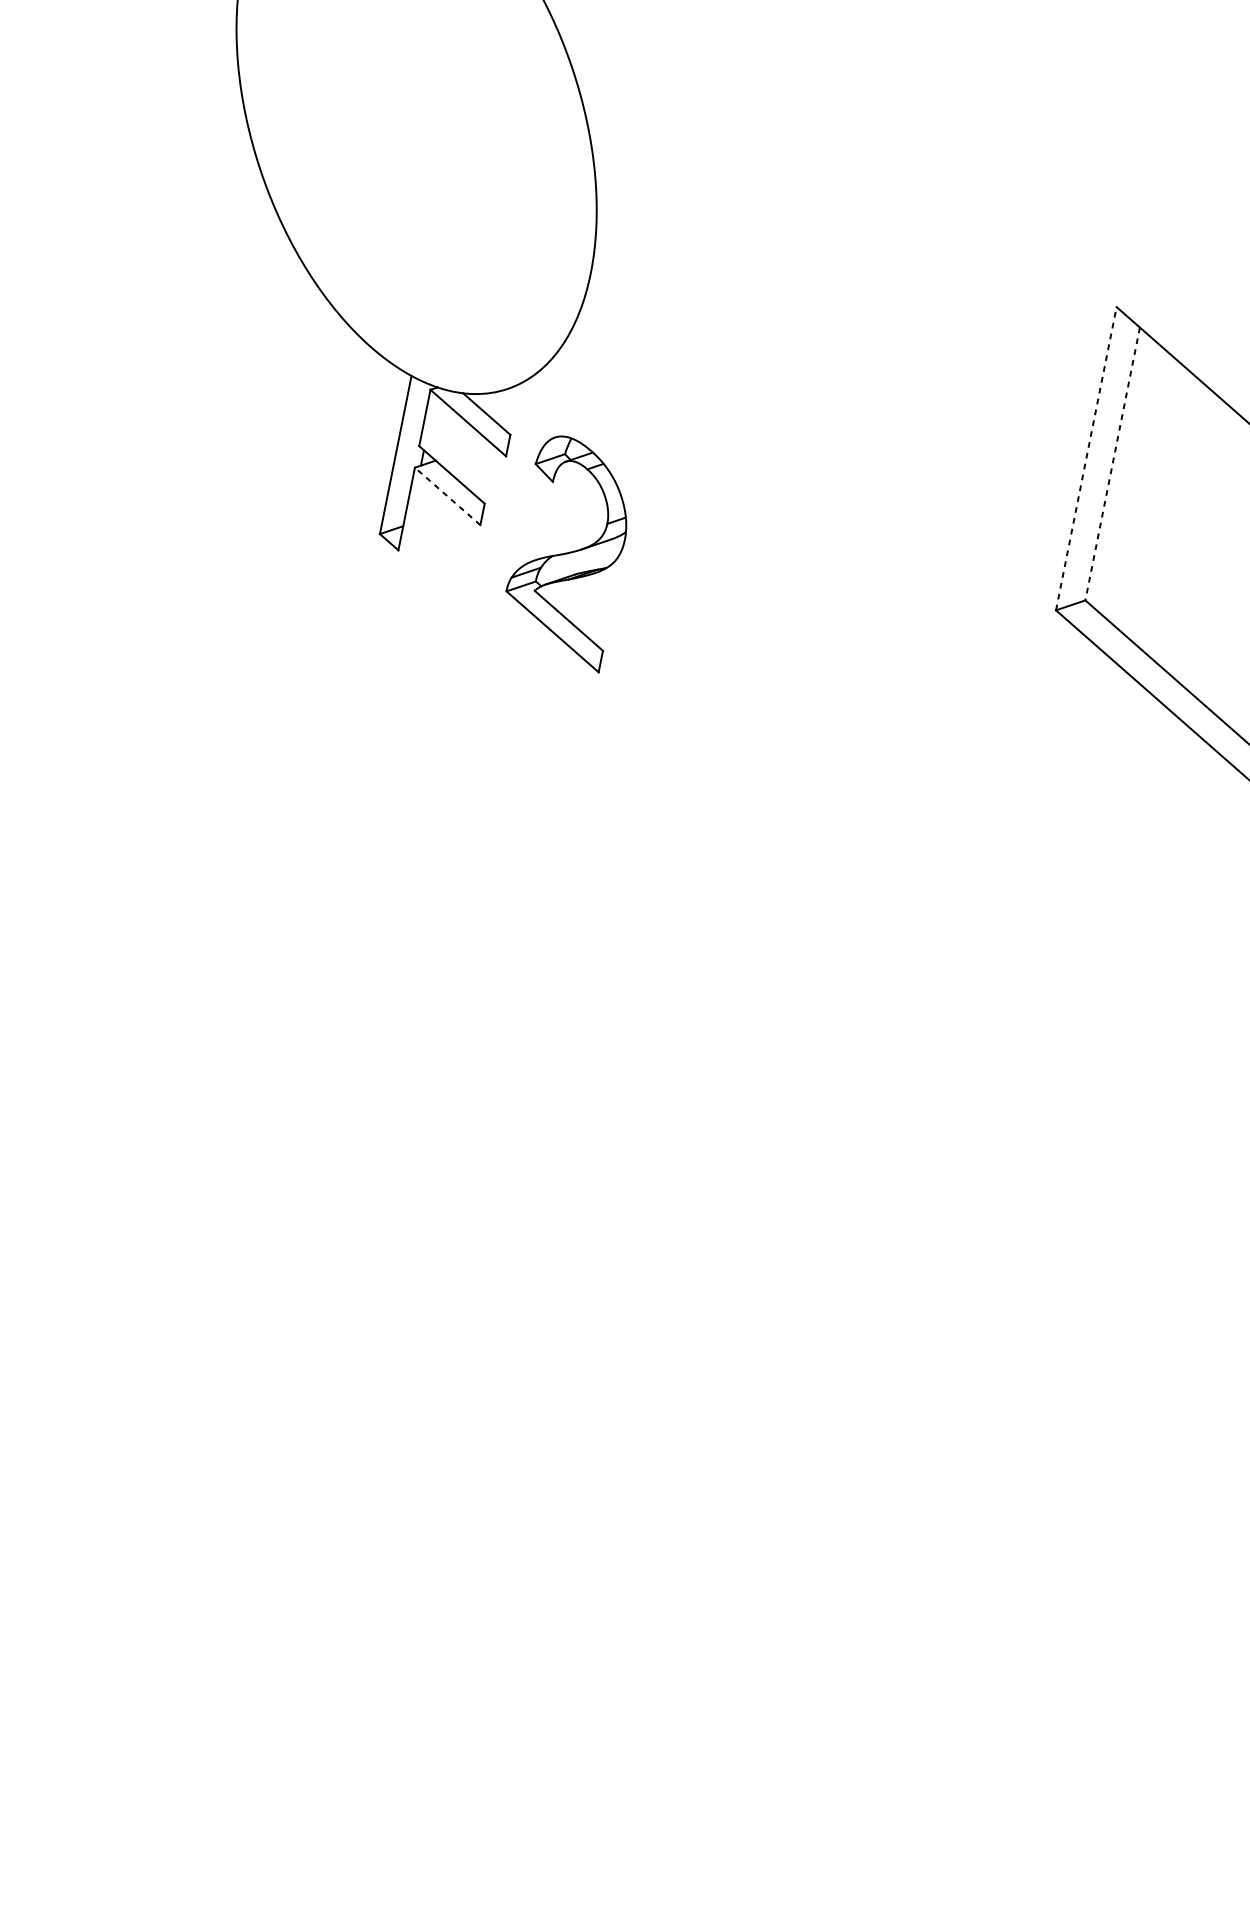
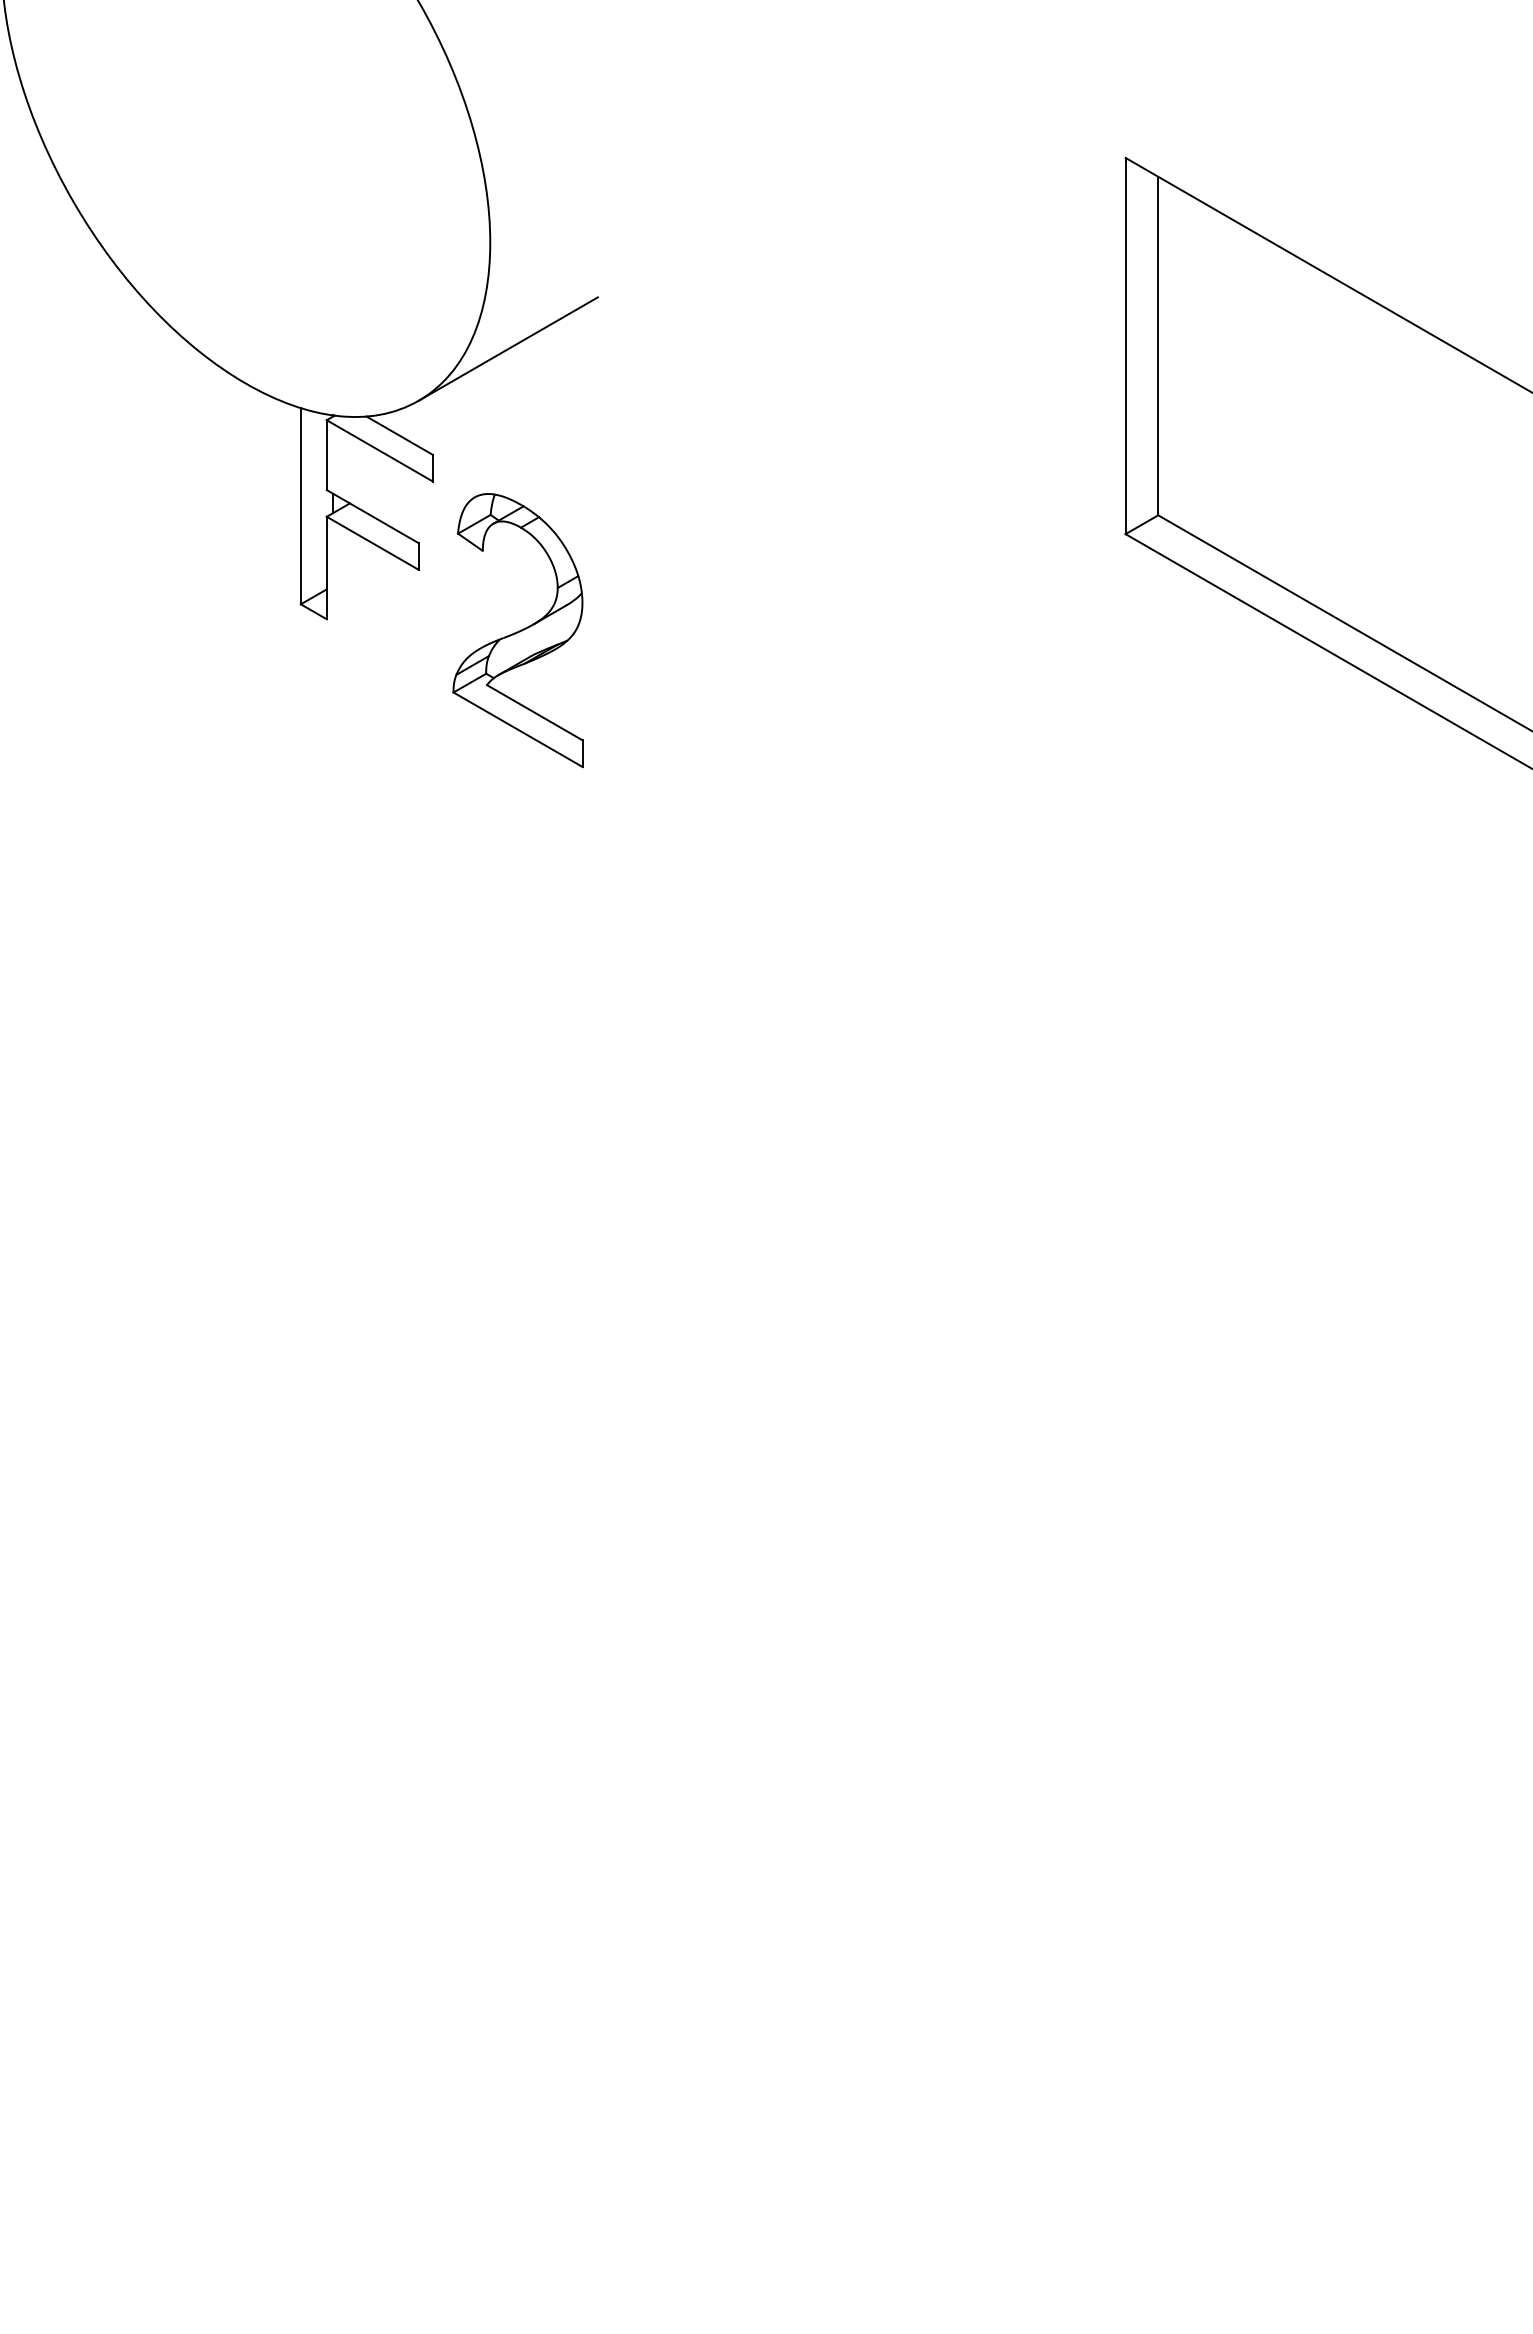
line: (587, 361) -> (507, 348), added
line: (1086, 458) -> (1125, 345), dashed -> solid
line: (1112, 464) -> (1158, 346), dashed -> solid
line: (447, 496) -> (372, 543), dashed -> solid
part: (568, 551) -> (517, 630), moved

